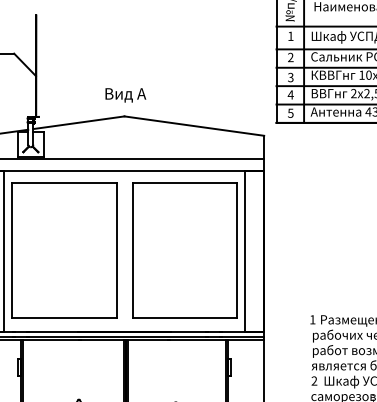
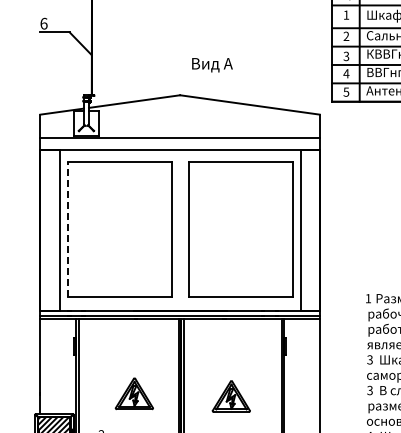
text: (125, 95) -> (212, 65), moved
line: (12, 249) -> (68, 228), solid -> dashed
text: (313, 381) -> (369, 360), 2 -> 3

